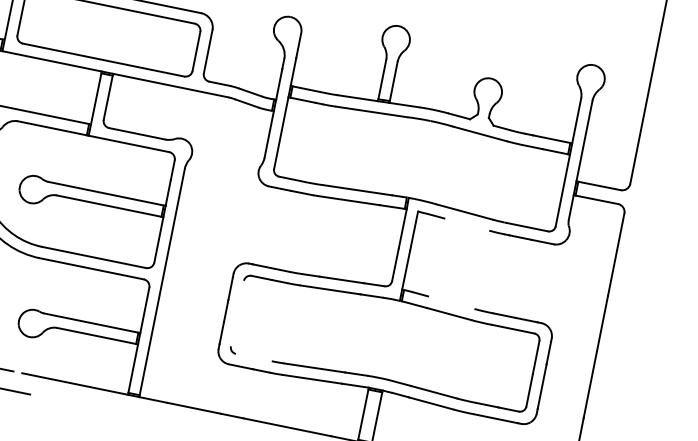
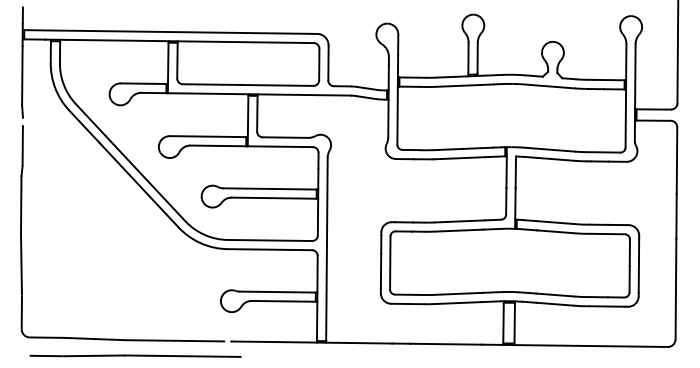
line: (466, 223) -> (555, 158), added
line: (451, 302) -> (555, 222), added
line: (237, 313) -> (390, 262), added
line: (253, 357) -> (409, 294), added

